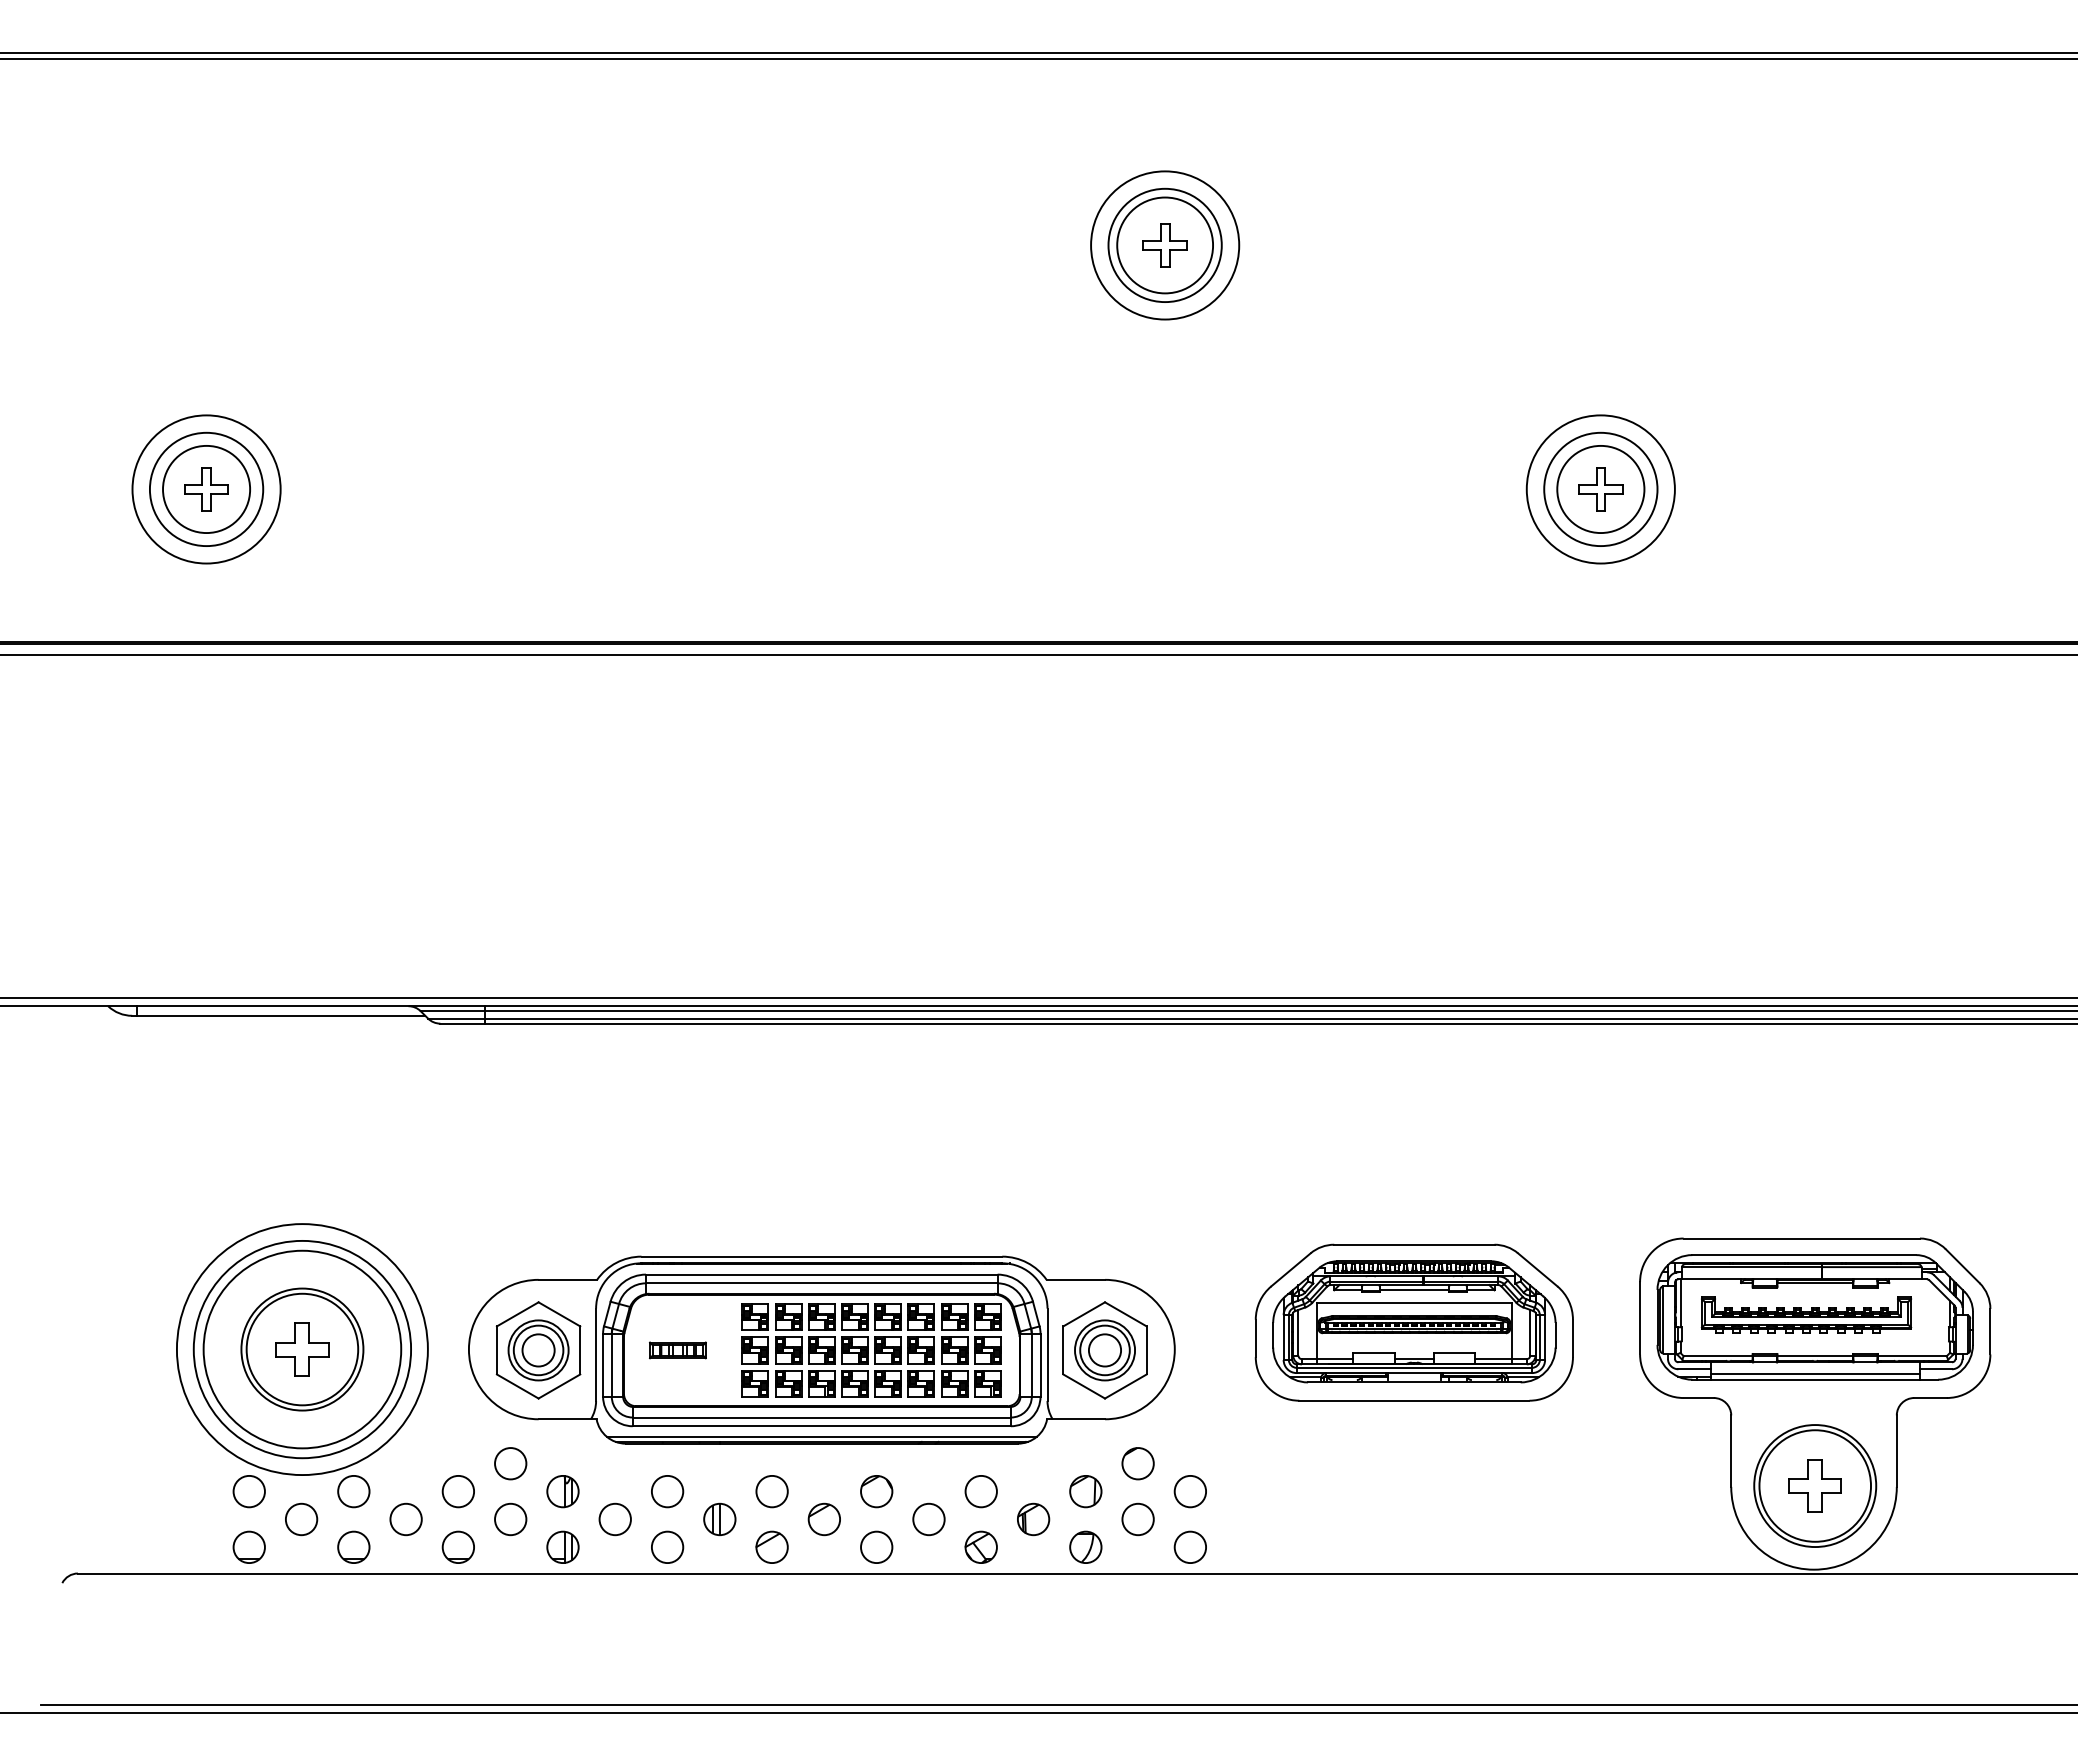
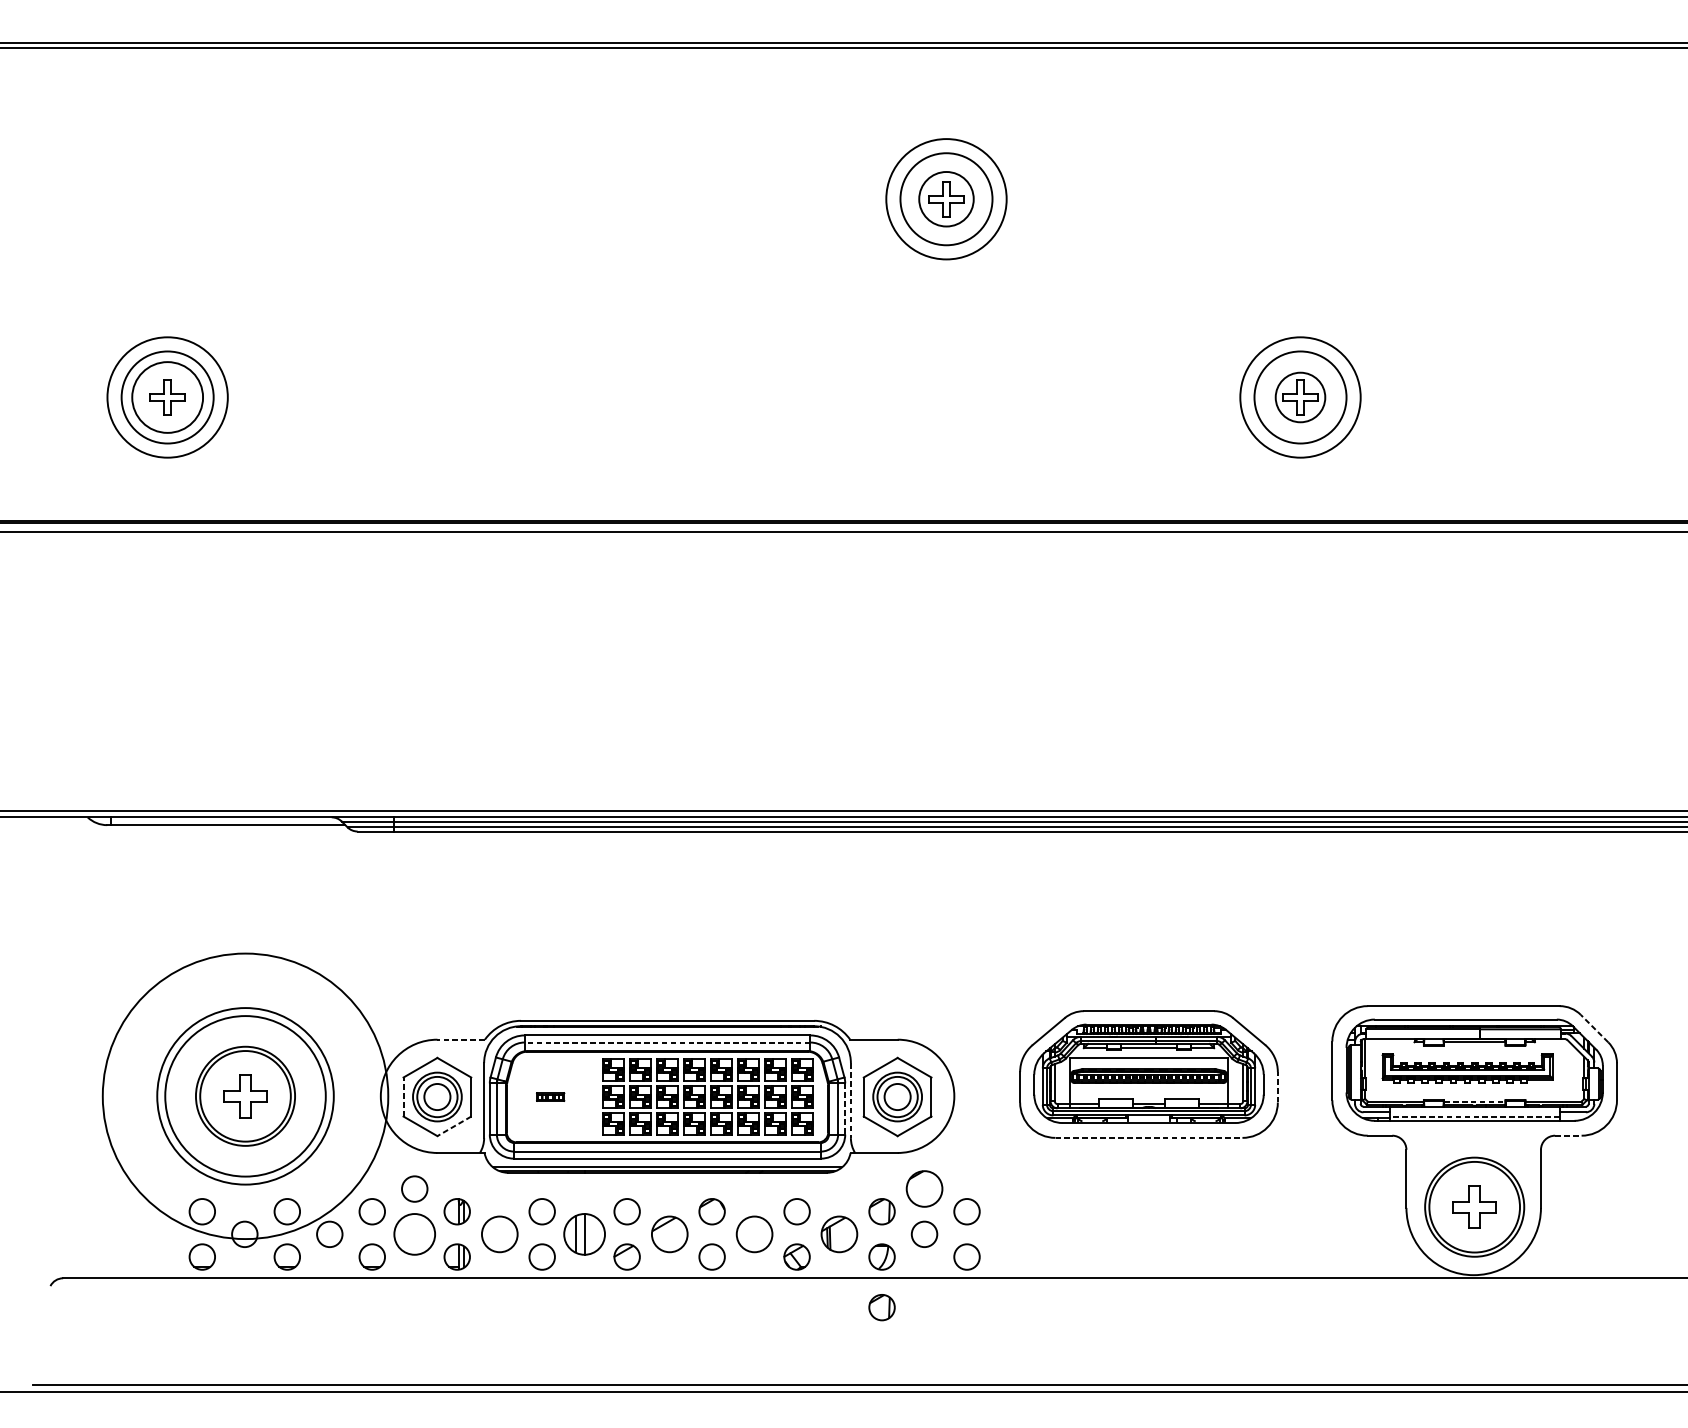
circle: (1165, 245) -> (946, 199), size x0.7
circle: (1600, 489) -> (1300, 397), size x0.7
line: (1962, 1266) -> (1594, 1028), solid -> dashed
line: (567, 1279) -> (460, 1039), solid -> dashed
line: (821, 1283) -> (667, 1042), solid -> dashed
line: (1572, 1338) -> (1277, 1087), solid -> dashed
circle: (301, 1349) -> (244, 1096), size x1.4
line: (496, 1349) -> (403, 1096), solid -> dashed
part: (677, 1350) -> (550, 1097), size x0.6
line: (1047, 1355) -> (850, 1101), solid -> dashed
line: (1815, 1356) -> (1474, 1101), solid -> dashed
line: (1040, 1365) -> (845, 1109), solid -> dashed
line: (1815, 1374) -> (1474, 1116), solid -> dashed
line: (558, 1386) -> (453, 1126), solid -> dashed
line: (1931, 1398) -> (1569, 1136), solid -> dashed
line: (1414, 1400) -> (1149, 1137), solid -> dashed
circle: (1137, 1463) -> (924, 1188), size x1.4
circle: (510, 1519) -> (414, 1234), size x1.6
circle: (614, 1519) -> (499, 1234), size x1.4
part: (719, 1519) -> (584, 1234), size x1.6
part: (823, 1519) -> (668, 1234), size x1.4
circle: (928, 1519) -> (754, 1234), size x1.4
part: (1033, 1519) -> (839, 1234), size x1.4
part: (1085, 1609) -> (881, 1307), added

